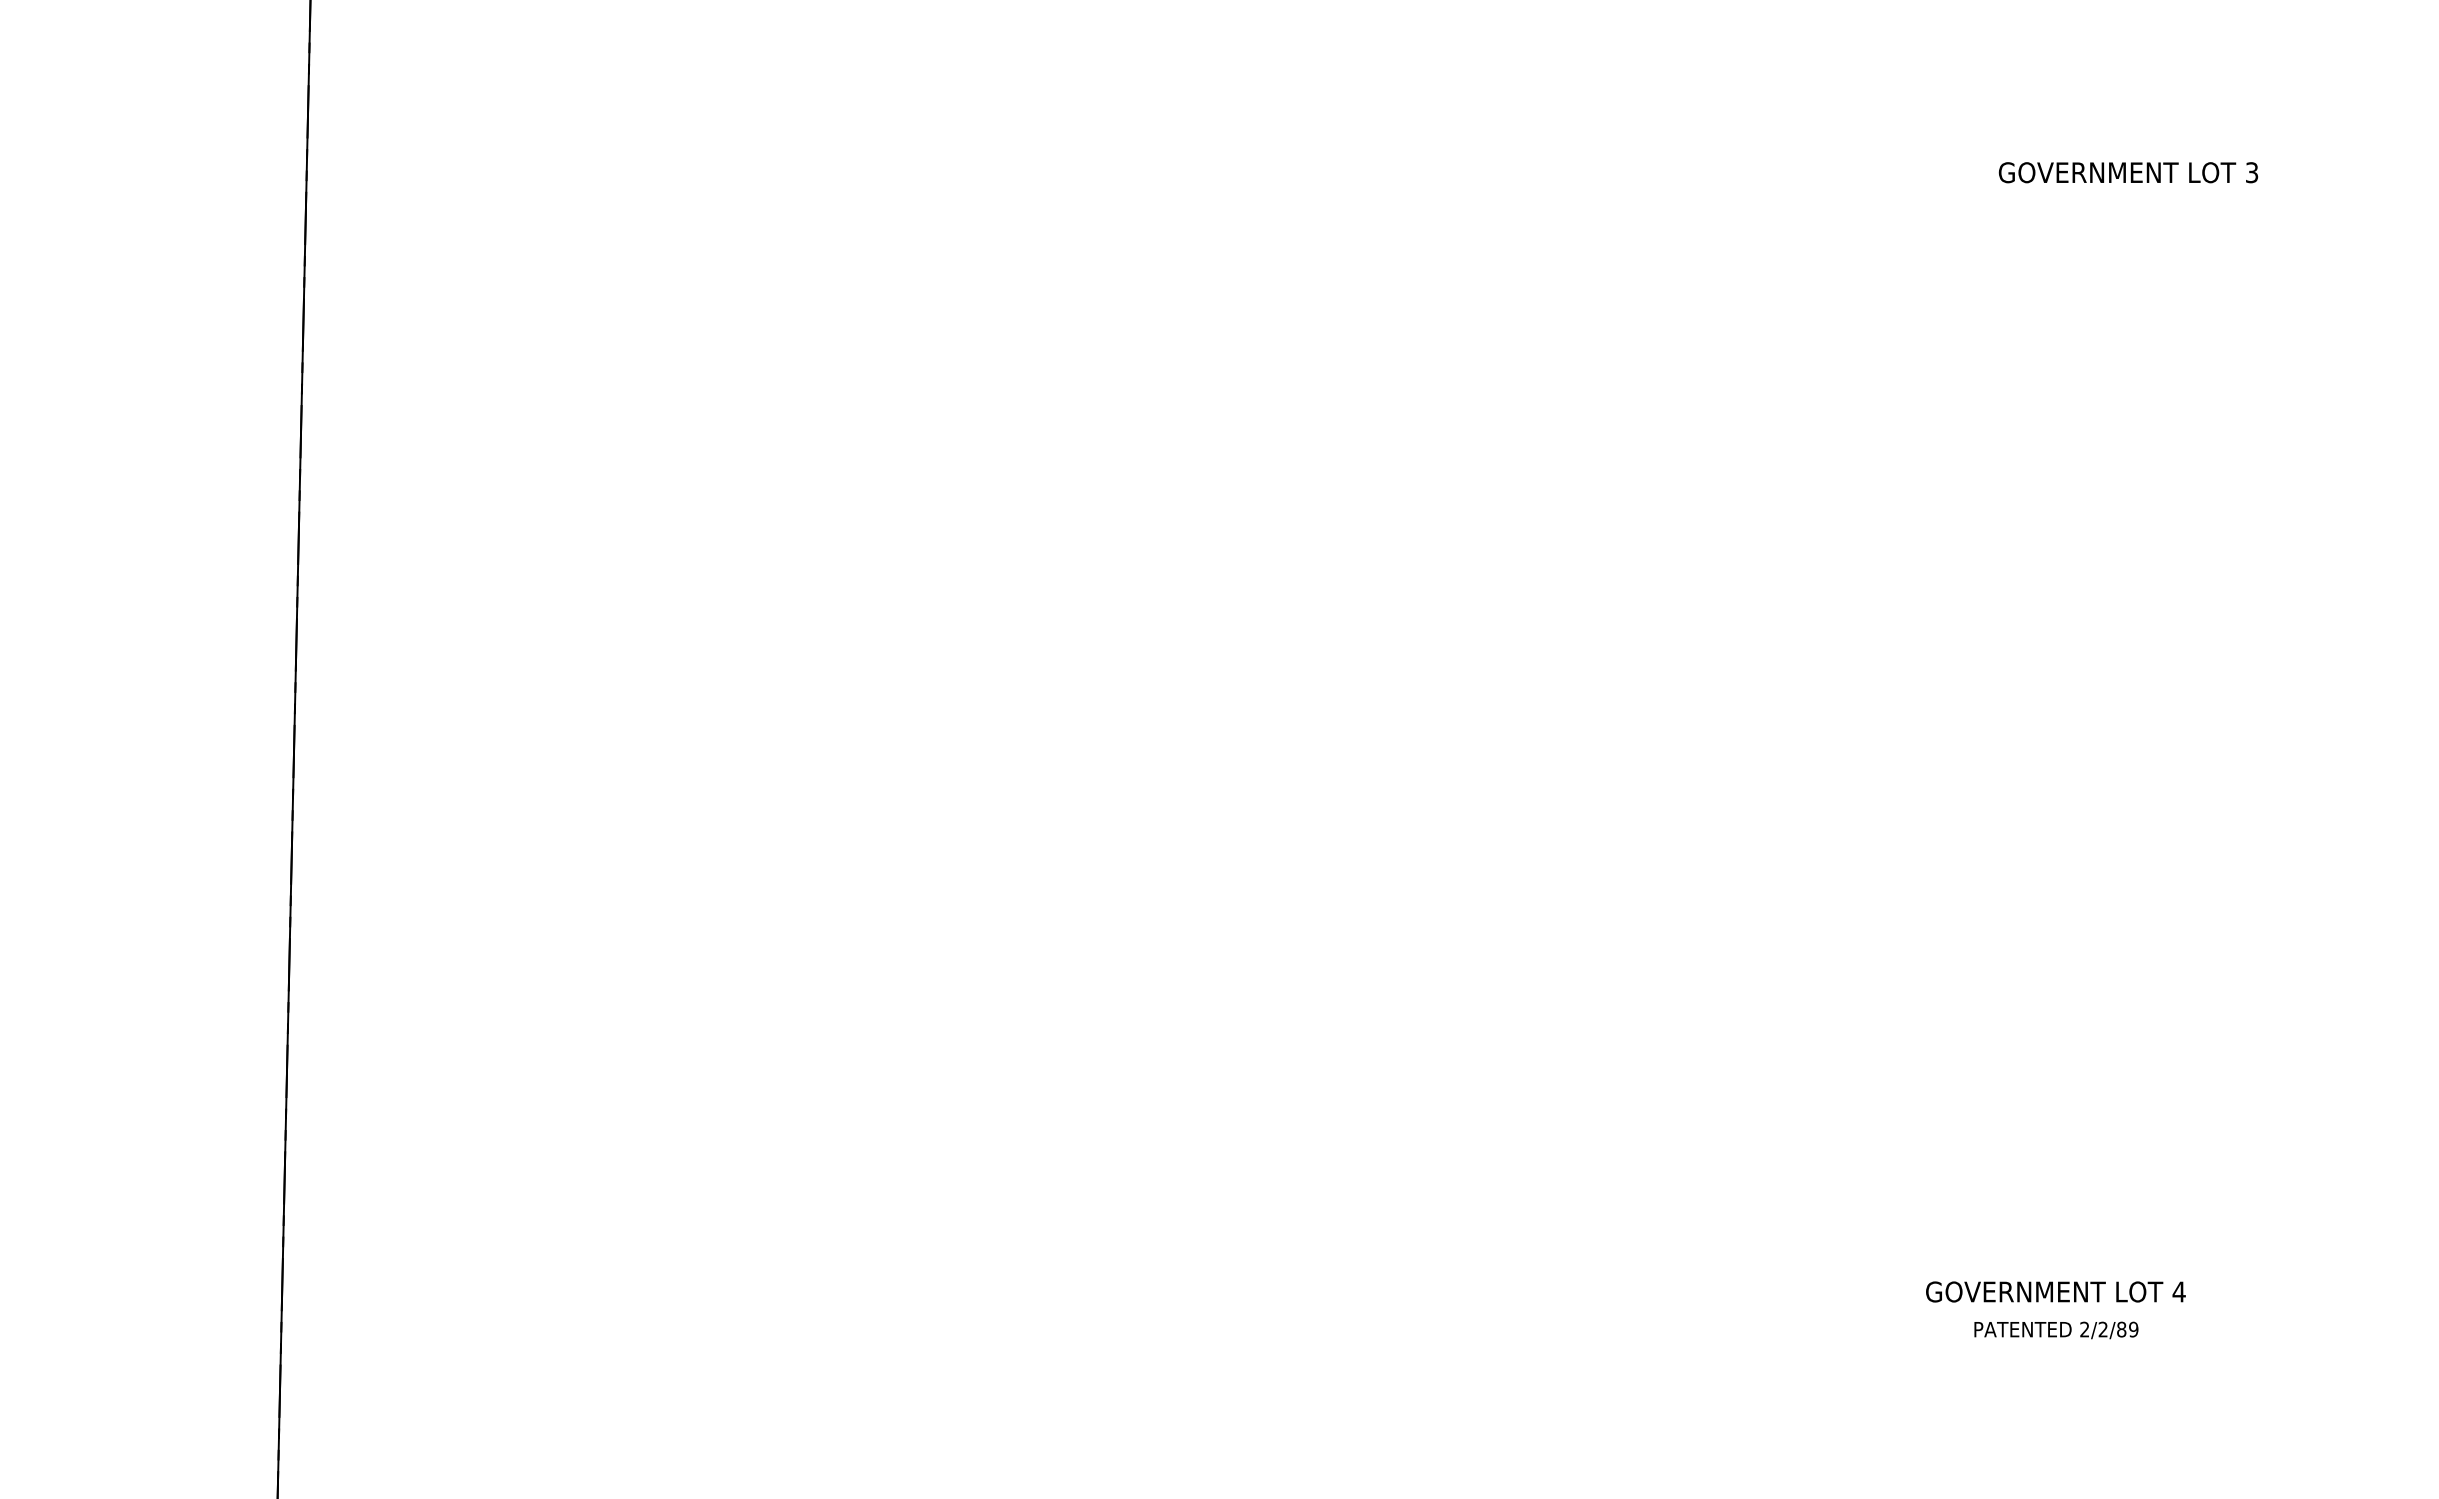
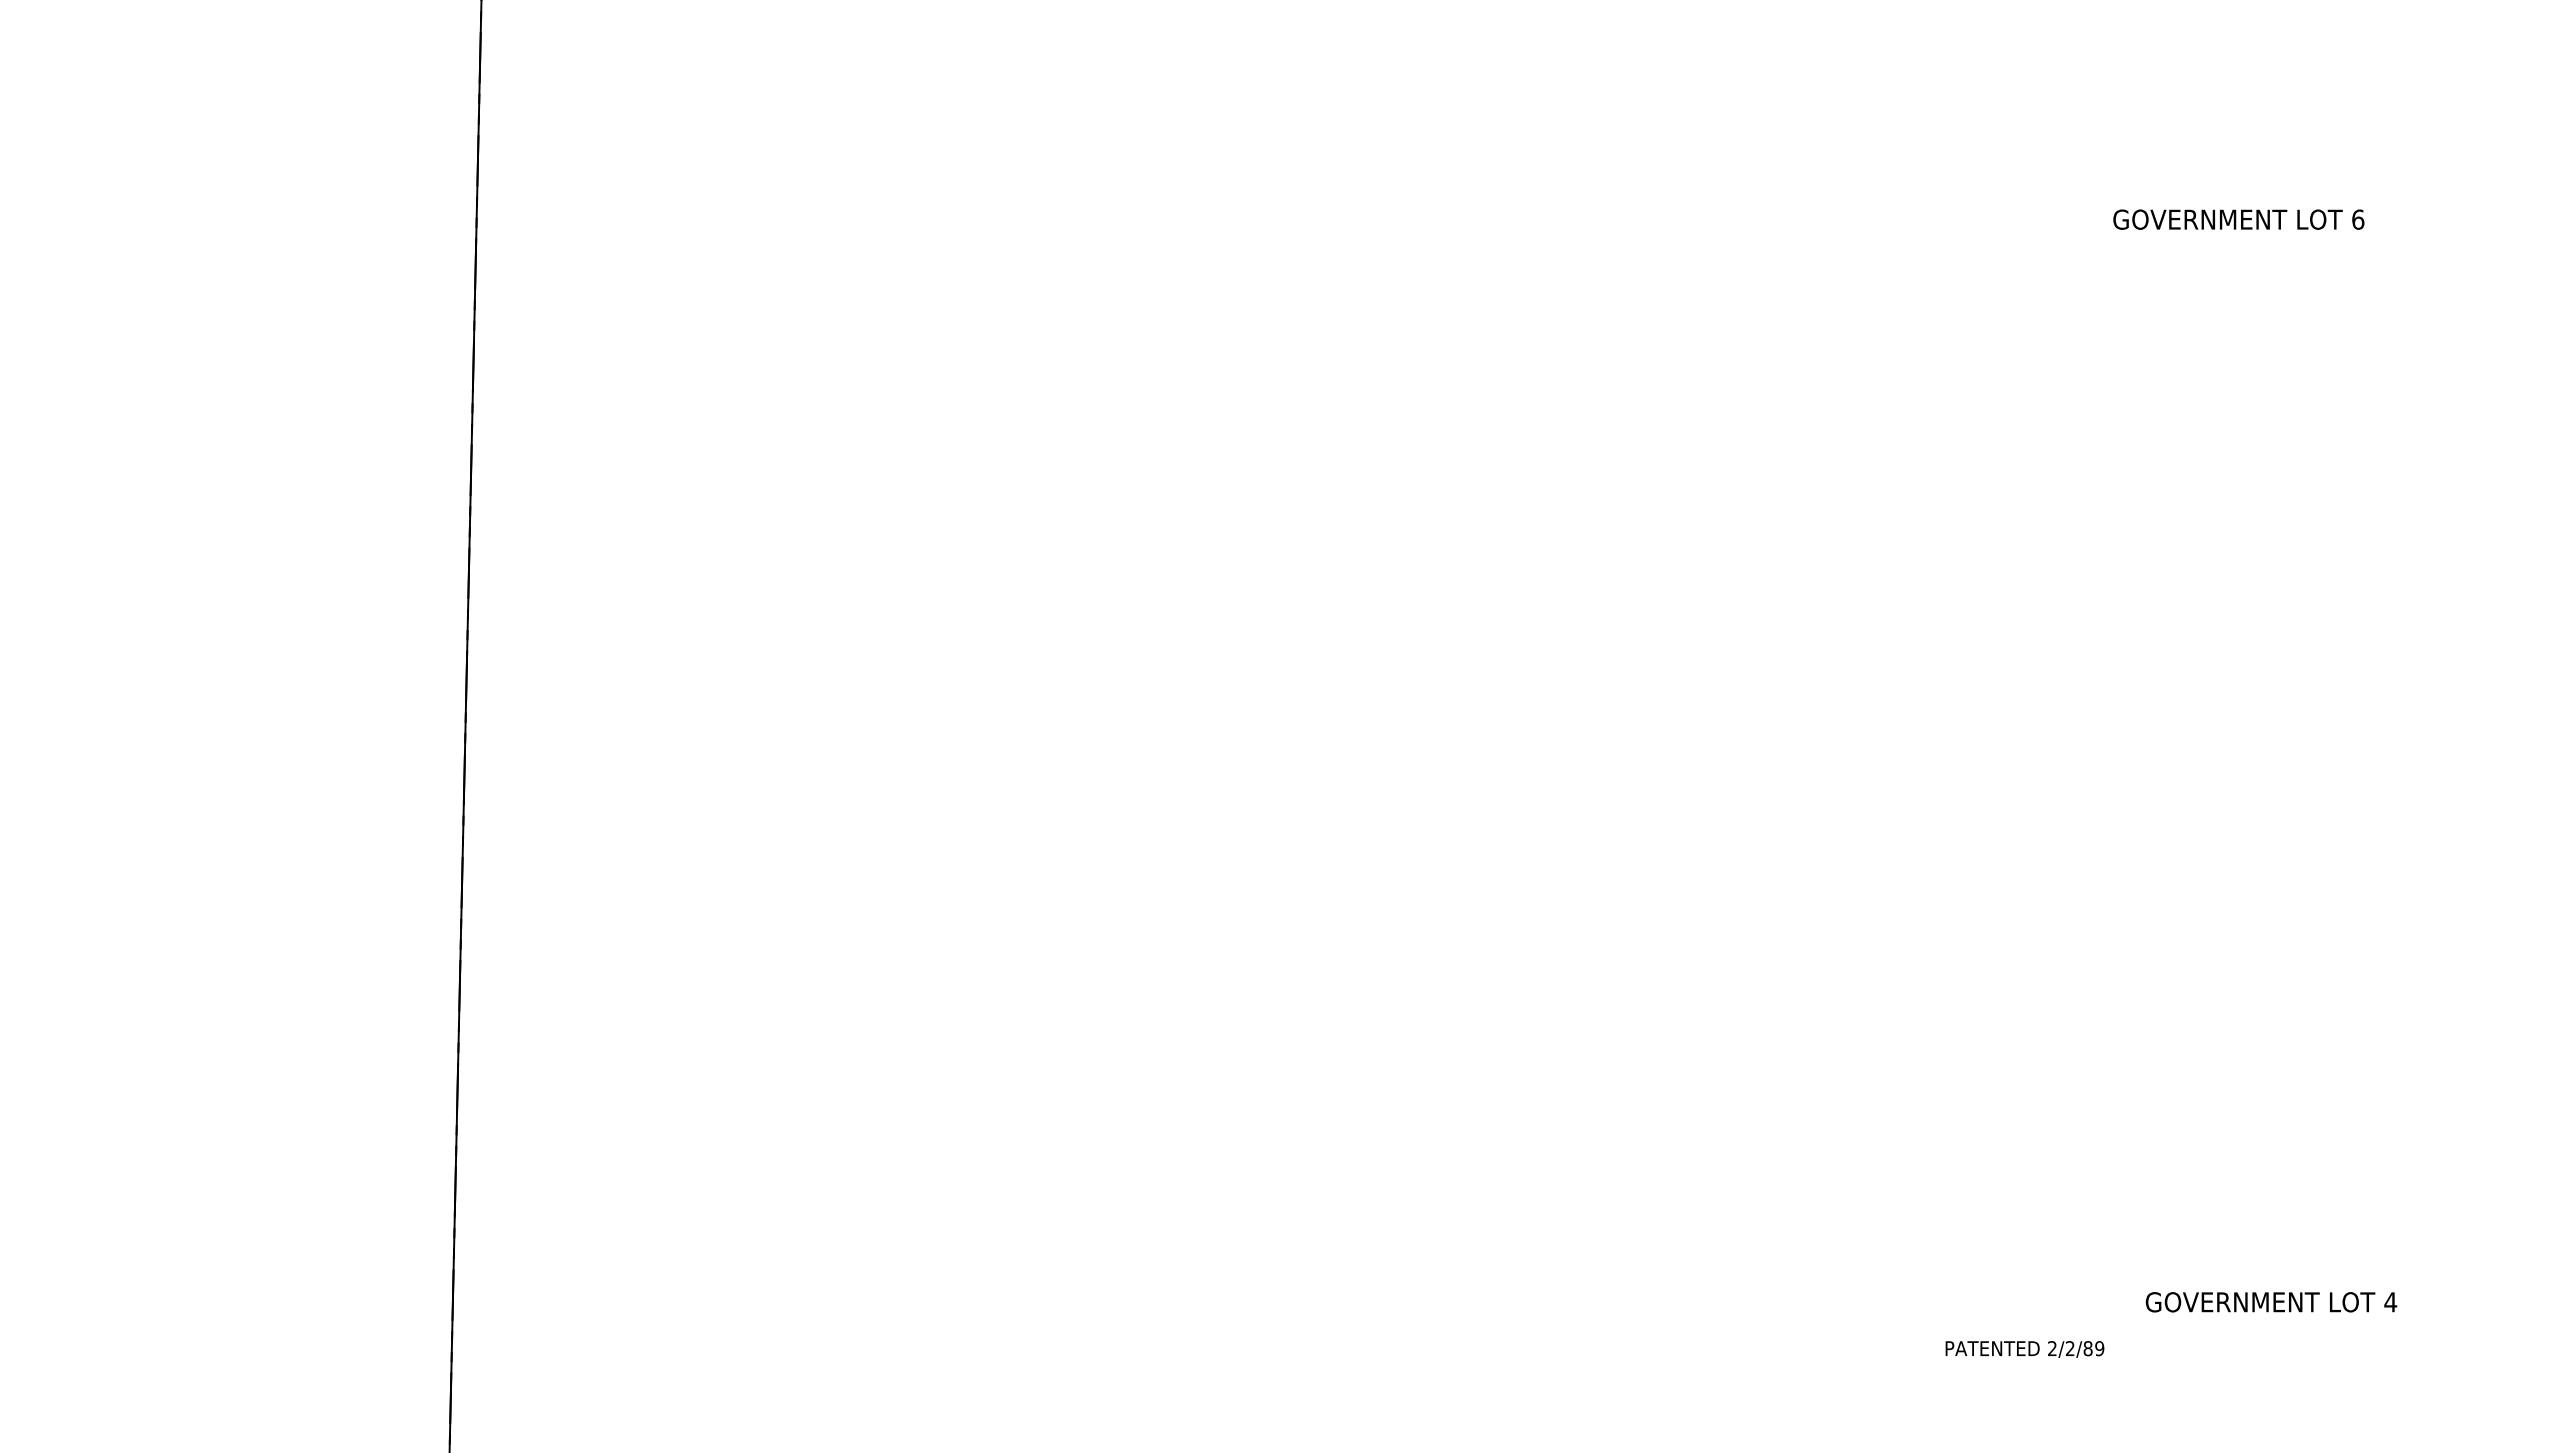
text: (2252, 172) -> (2358, 219), 3 -> 6
text: (2055, 1292) -> (2271, 1302), moved
text: (2055, 1330) -> (2024, 1349), moved

